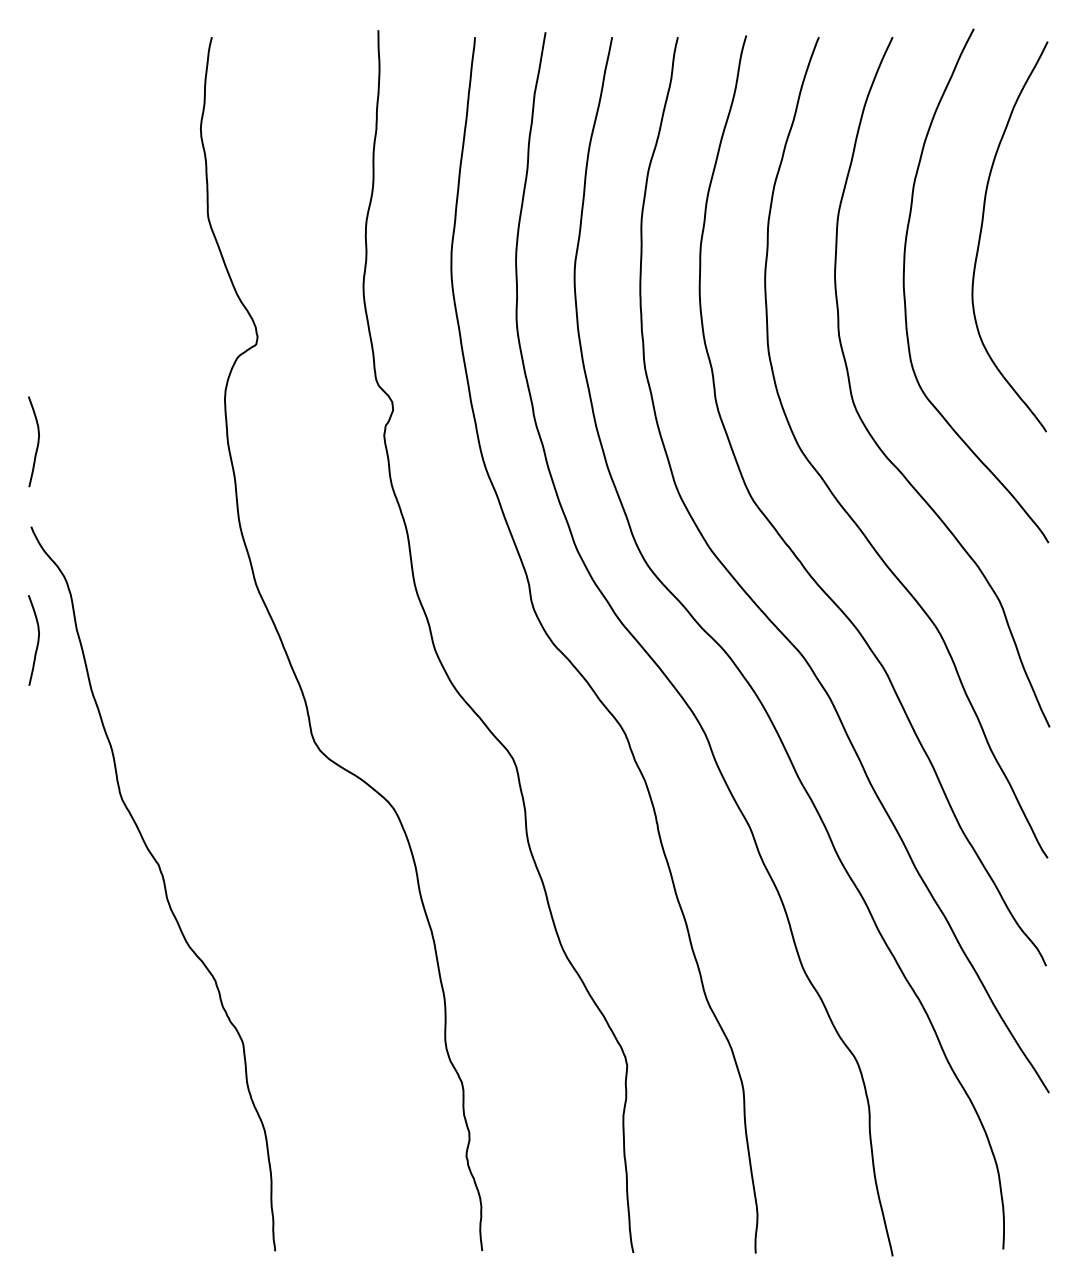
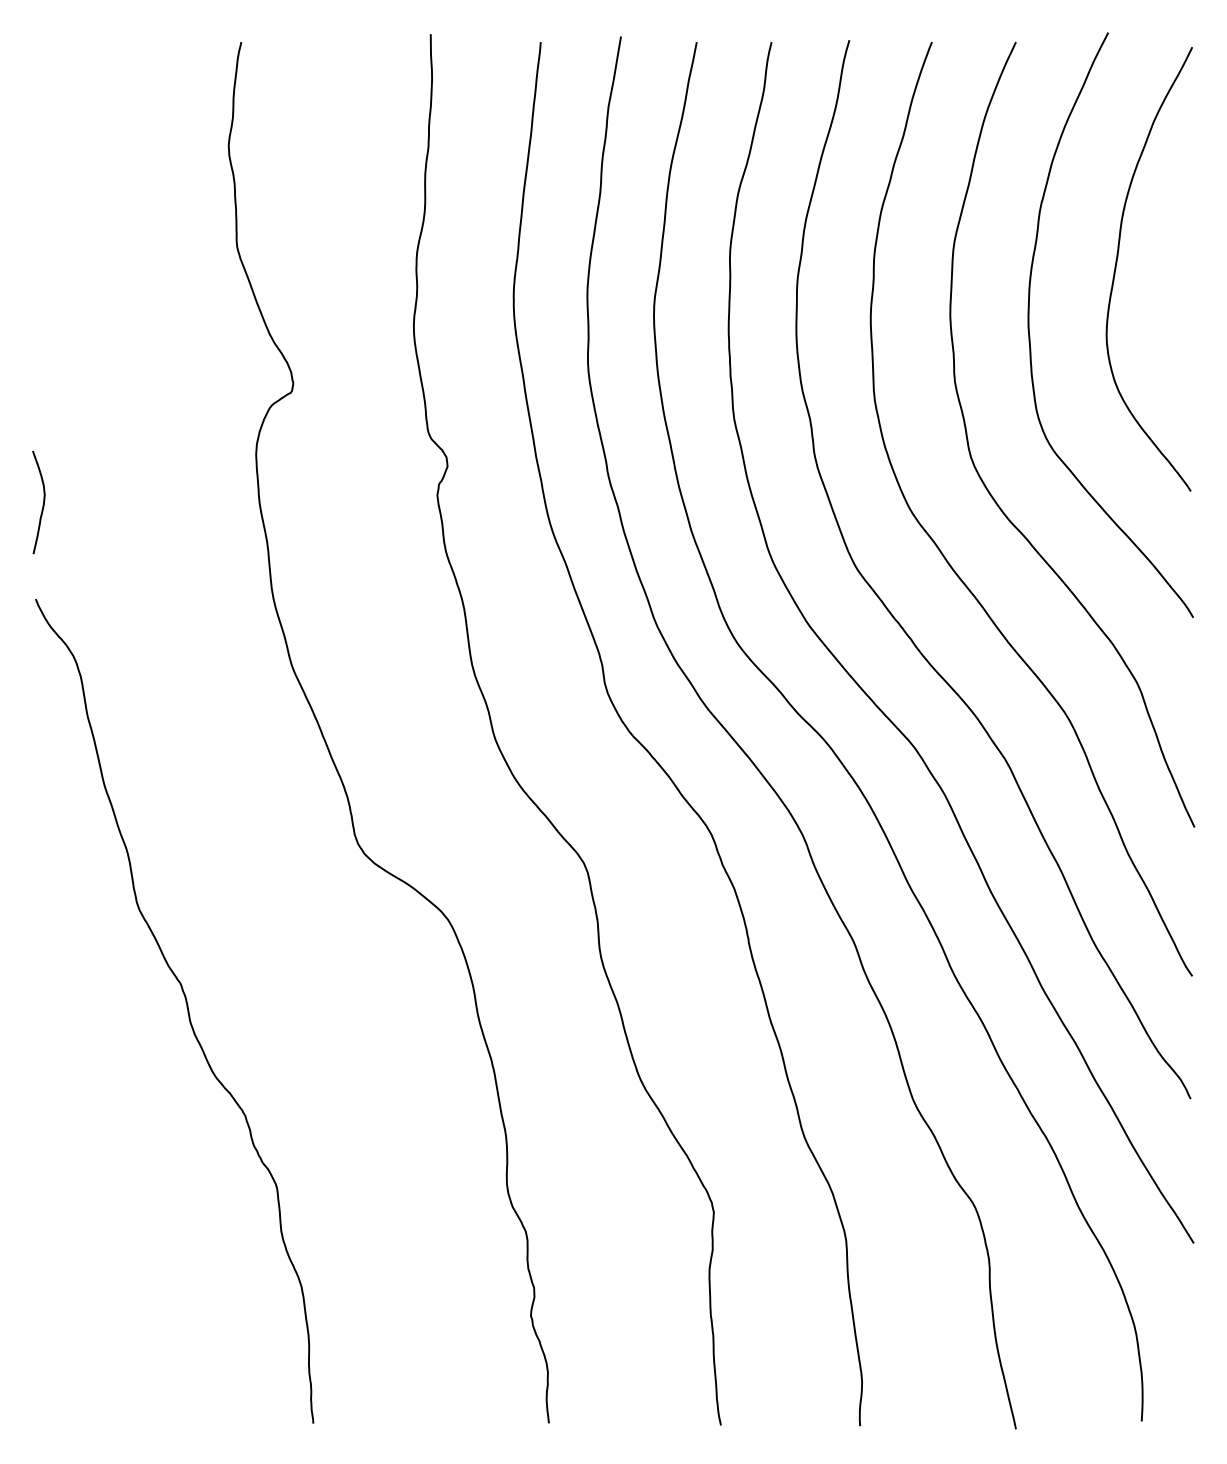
curve: (37, 642) -> (42, 730), removed

